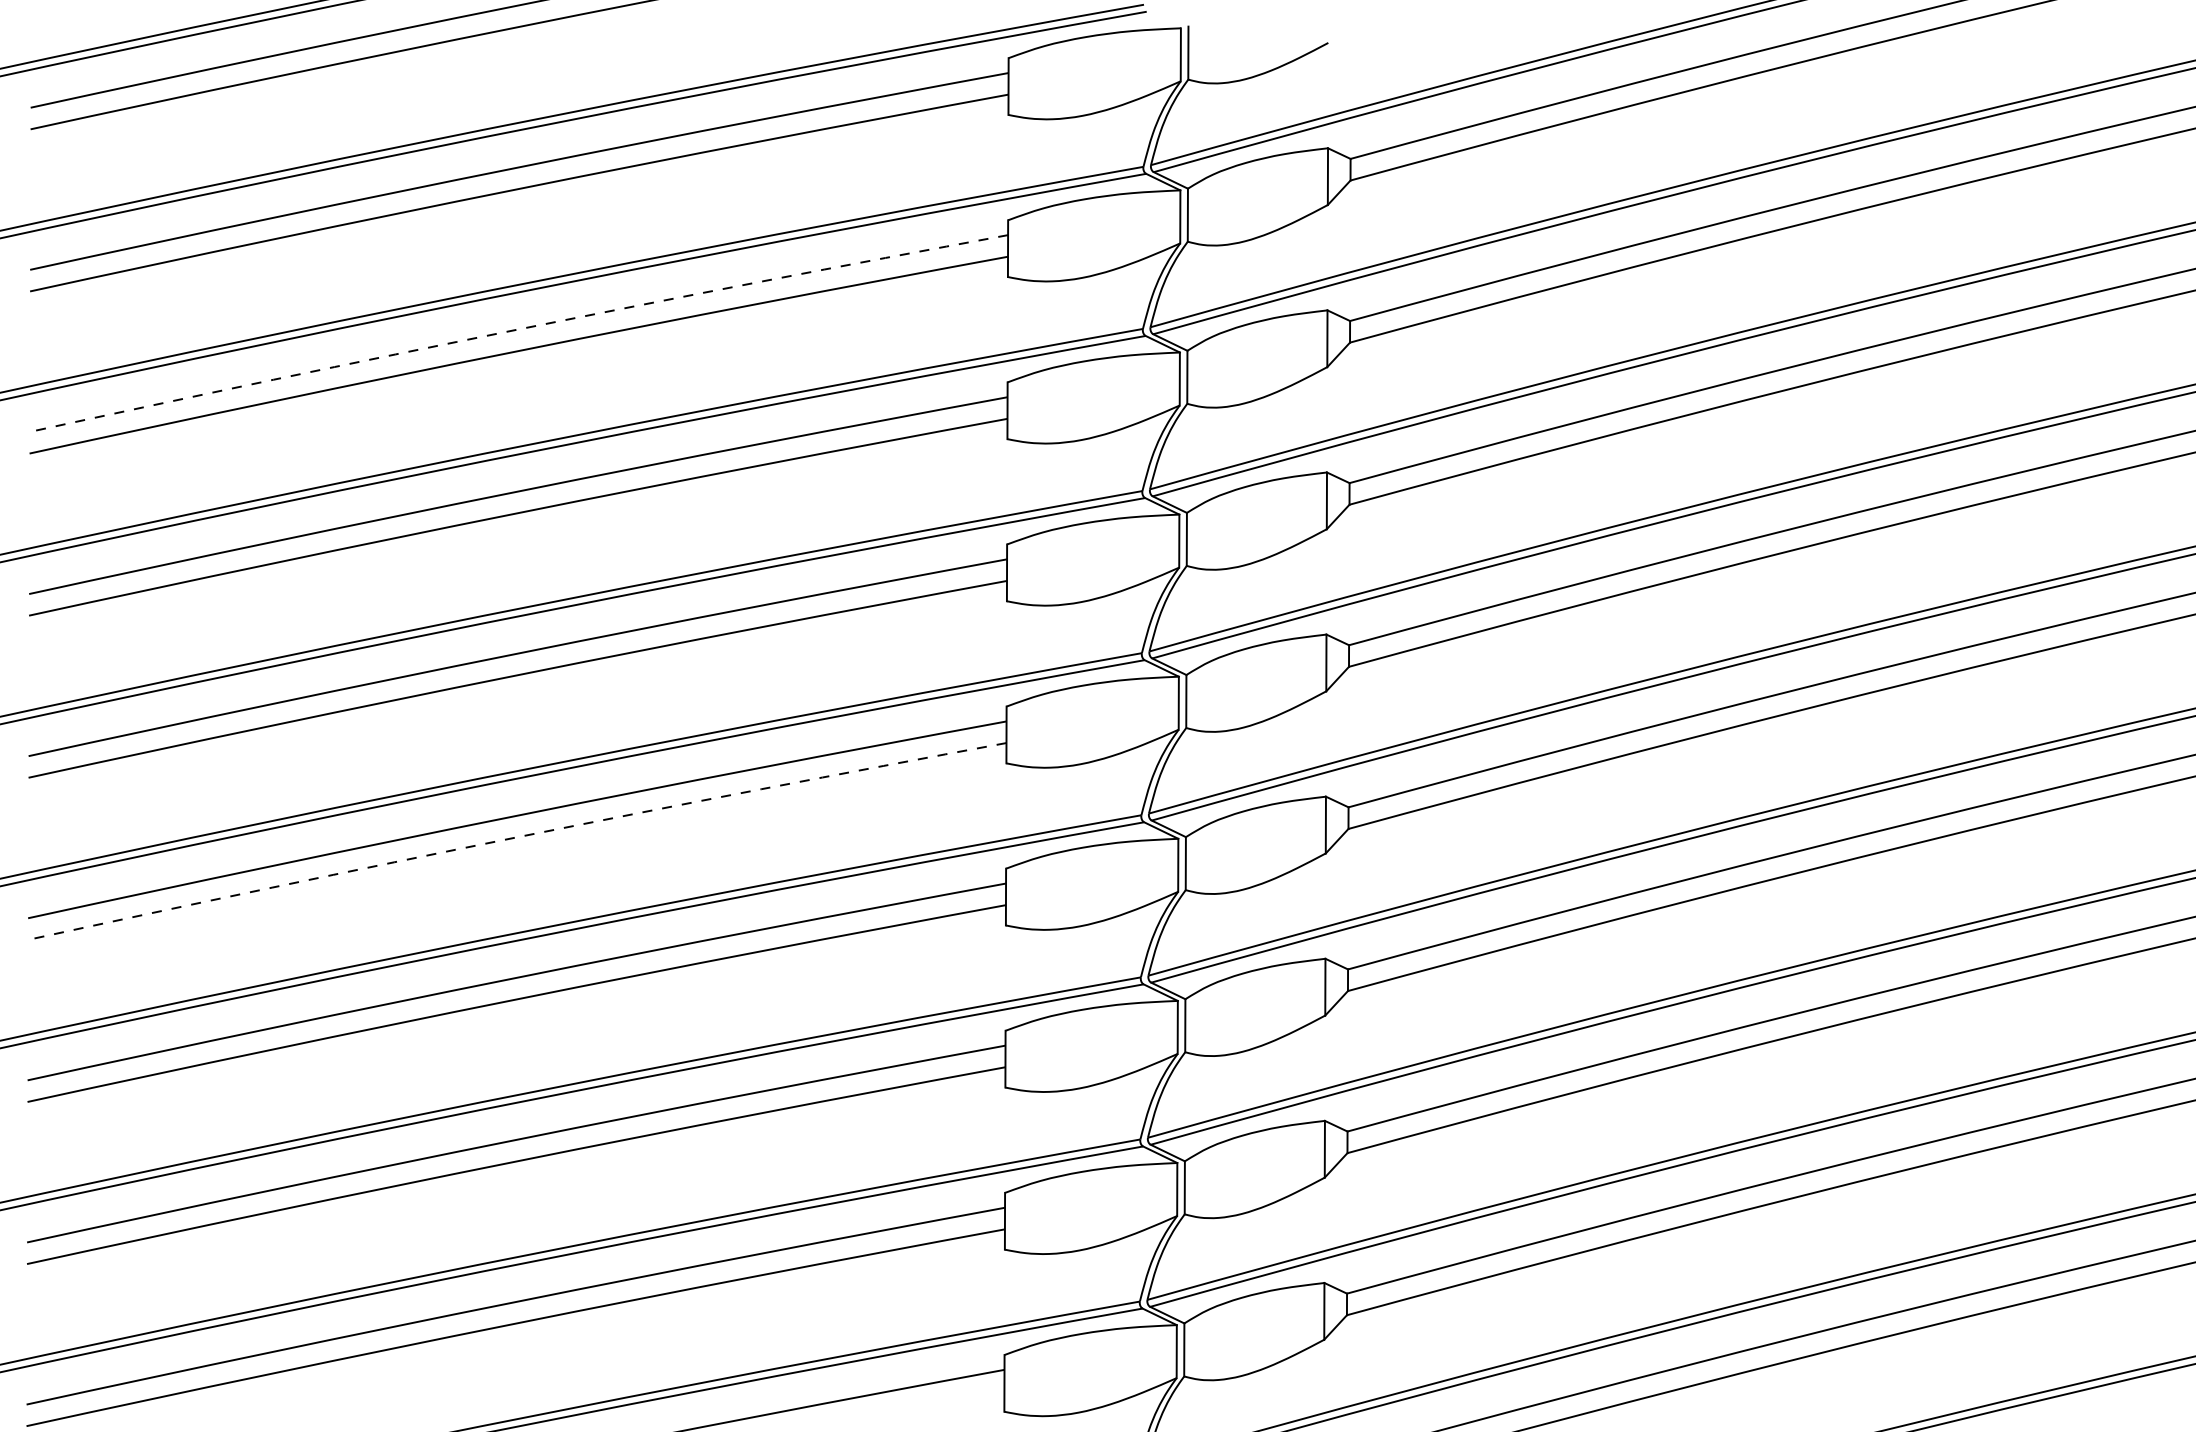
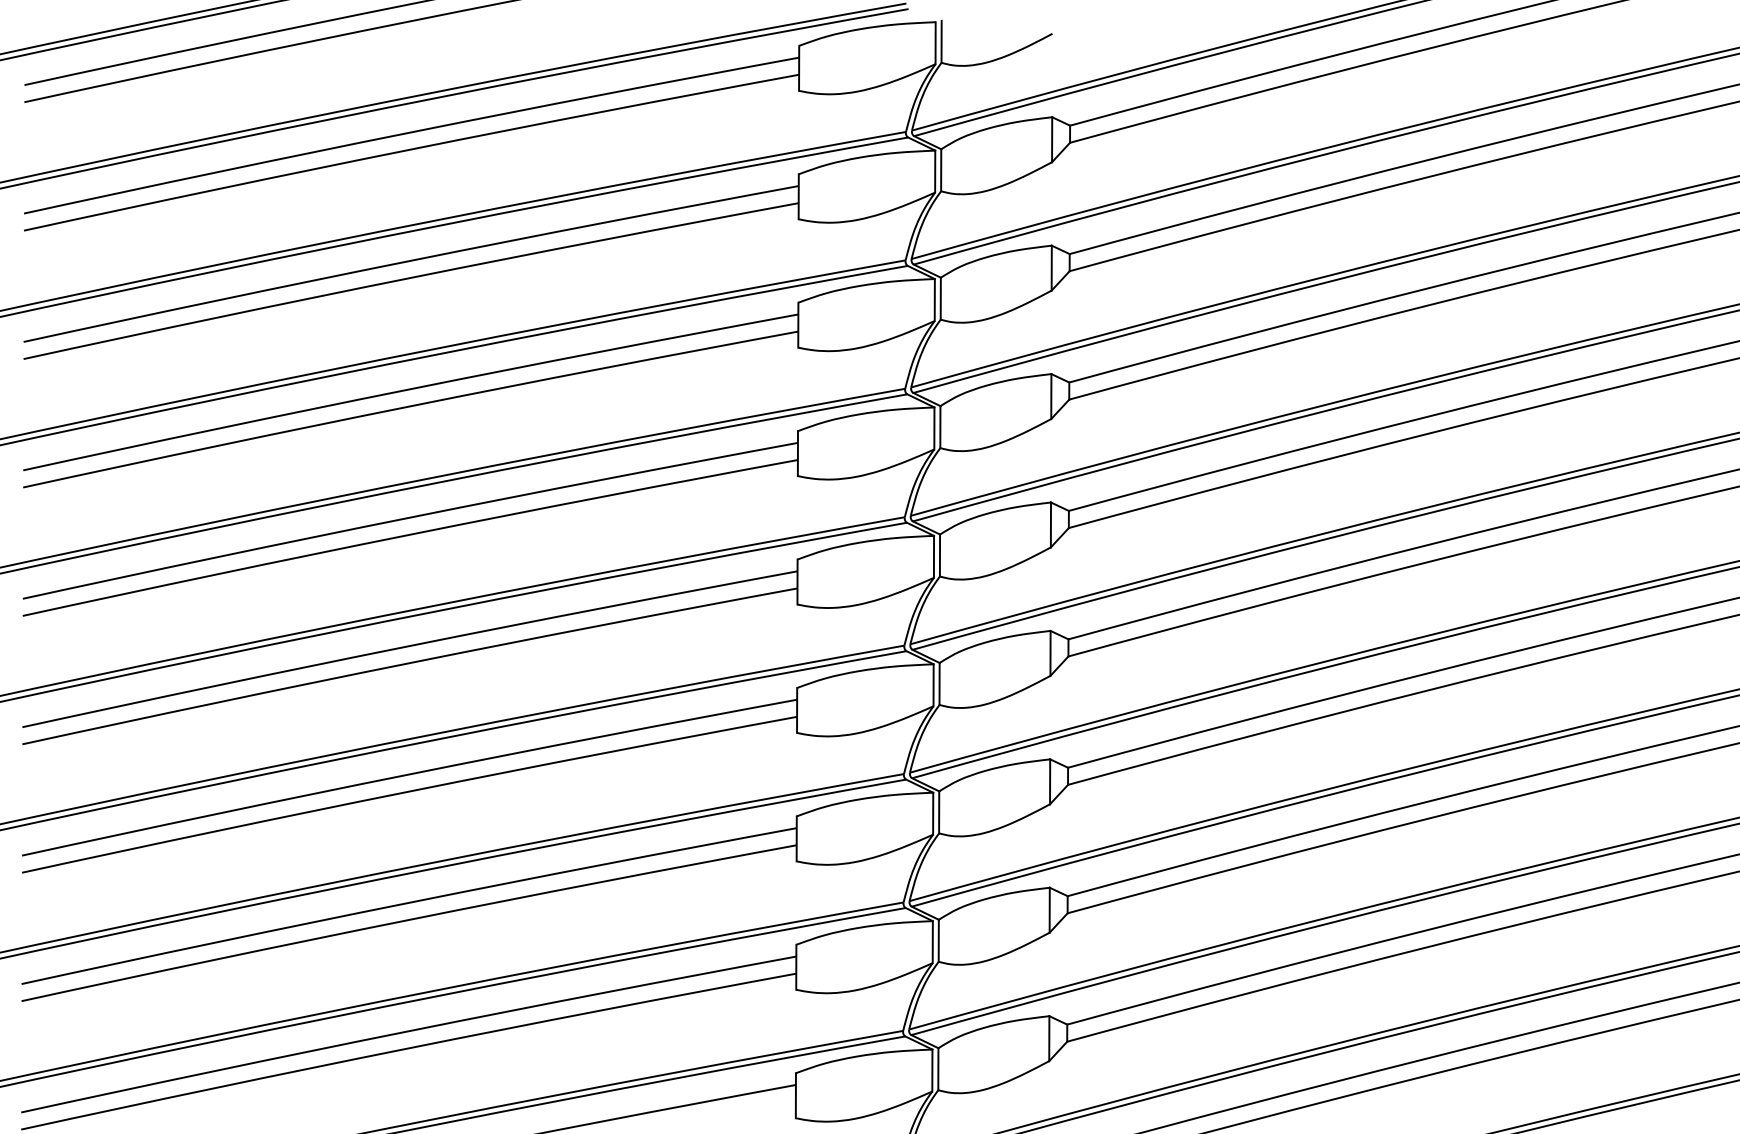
arc: (518, 329) -> (410, 260), dashed -> solid
arc: (516, 837) -> (409, 663), dashed -> solid

